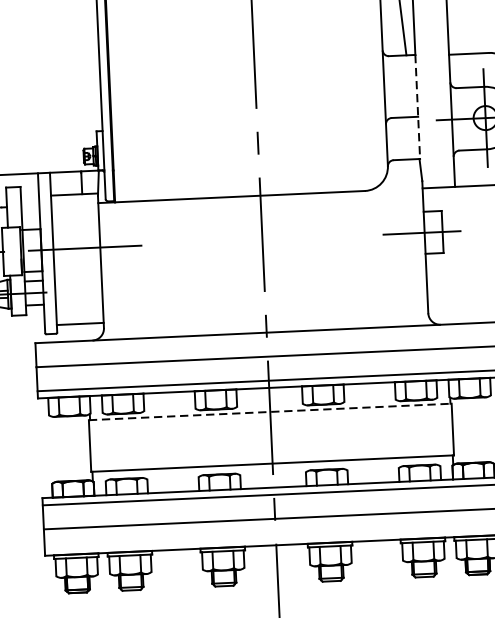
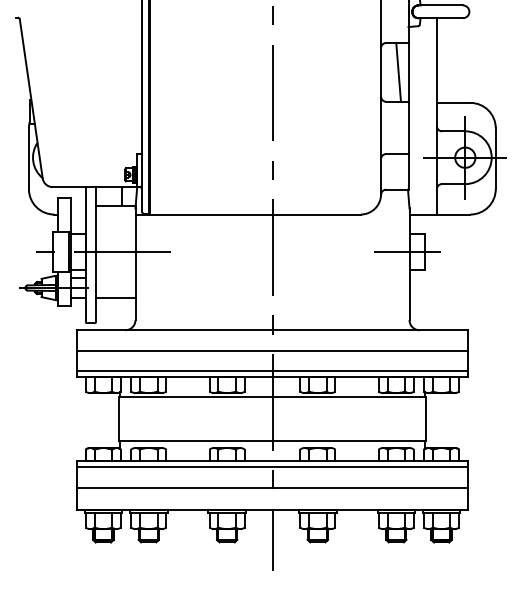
line: (417, 106) -> (408, 145), dashed -> solid
line: (80, 323) -> (115, 297), moved
line: (271, 412) -> (273, 397), dashed -> solid

